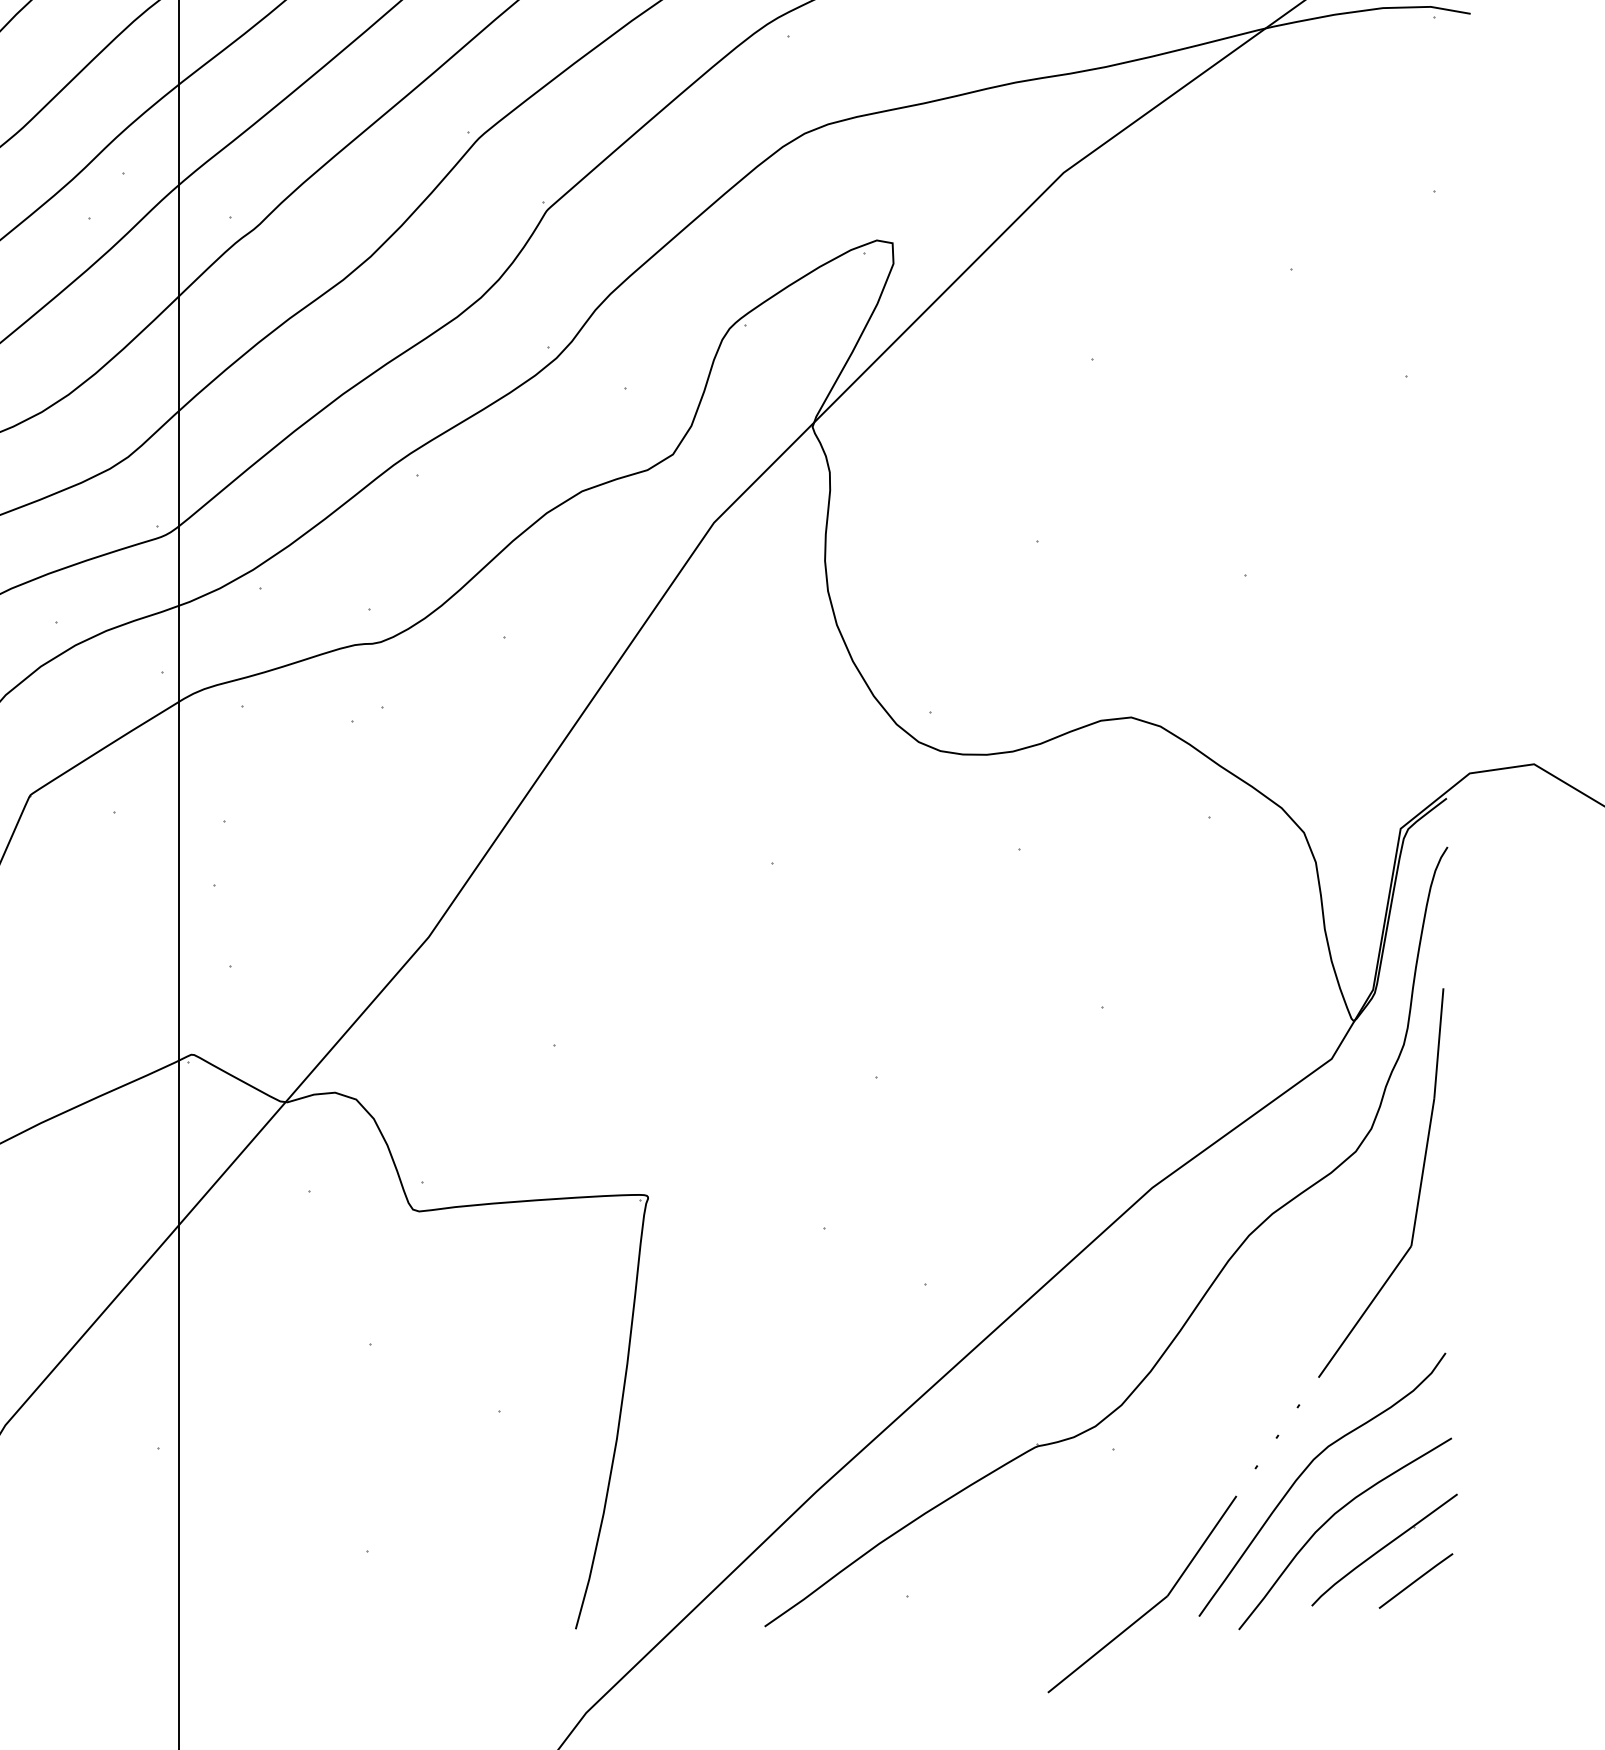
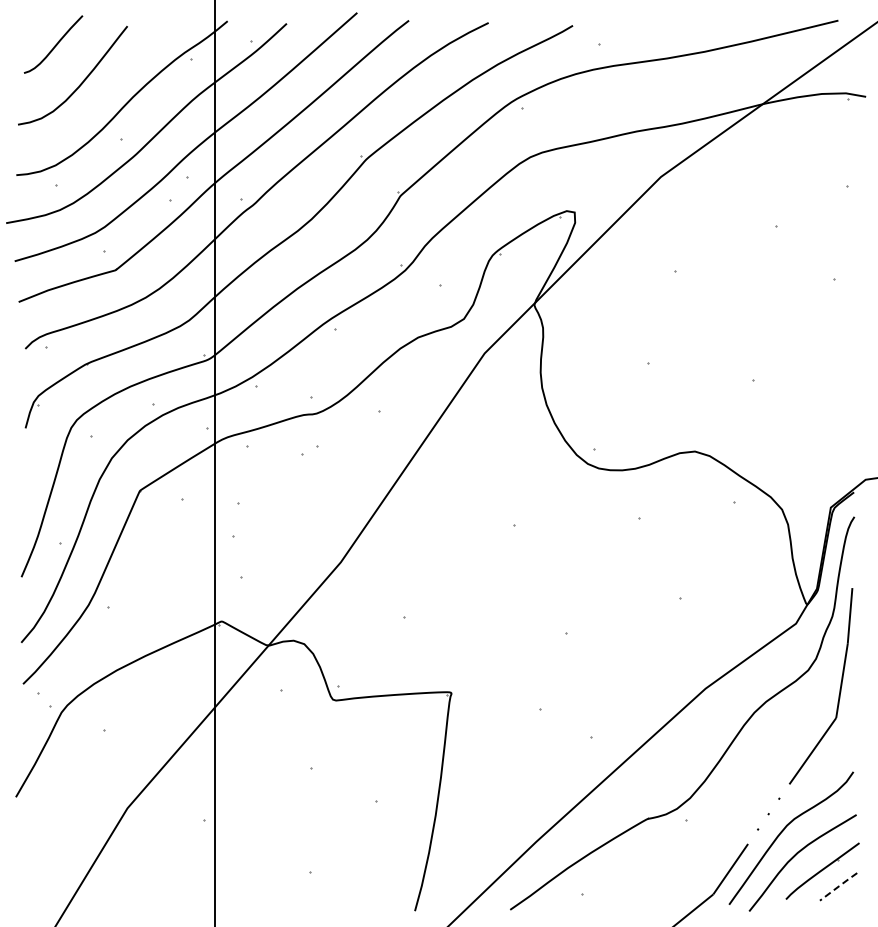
line: (1417, 1580) -> (839, 886), solid -> dashed

